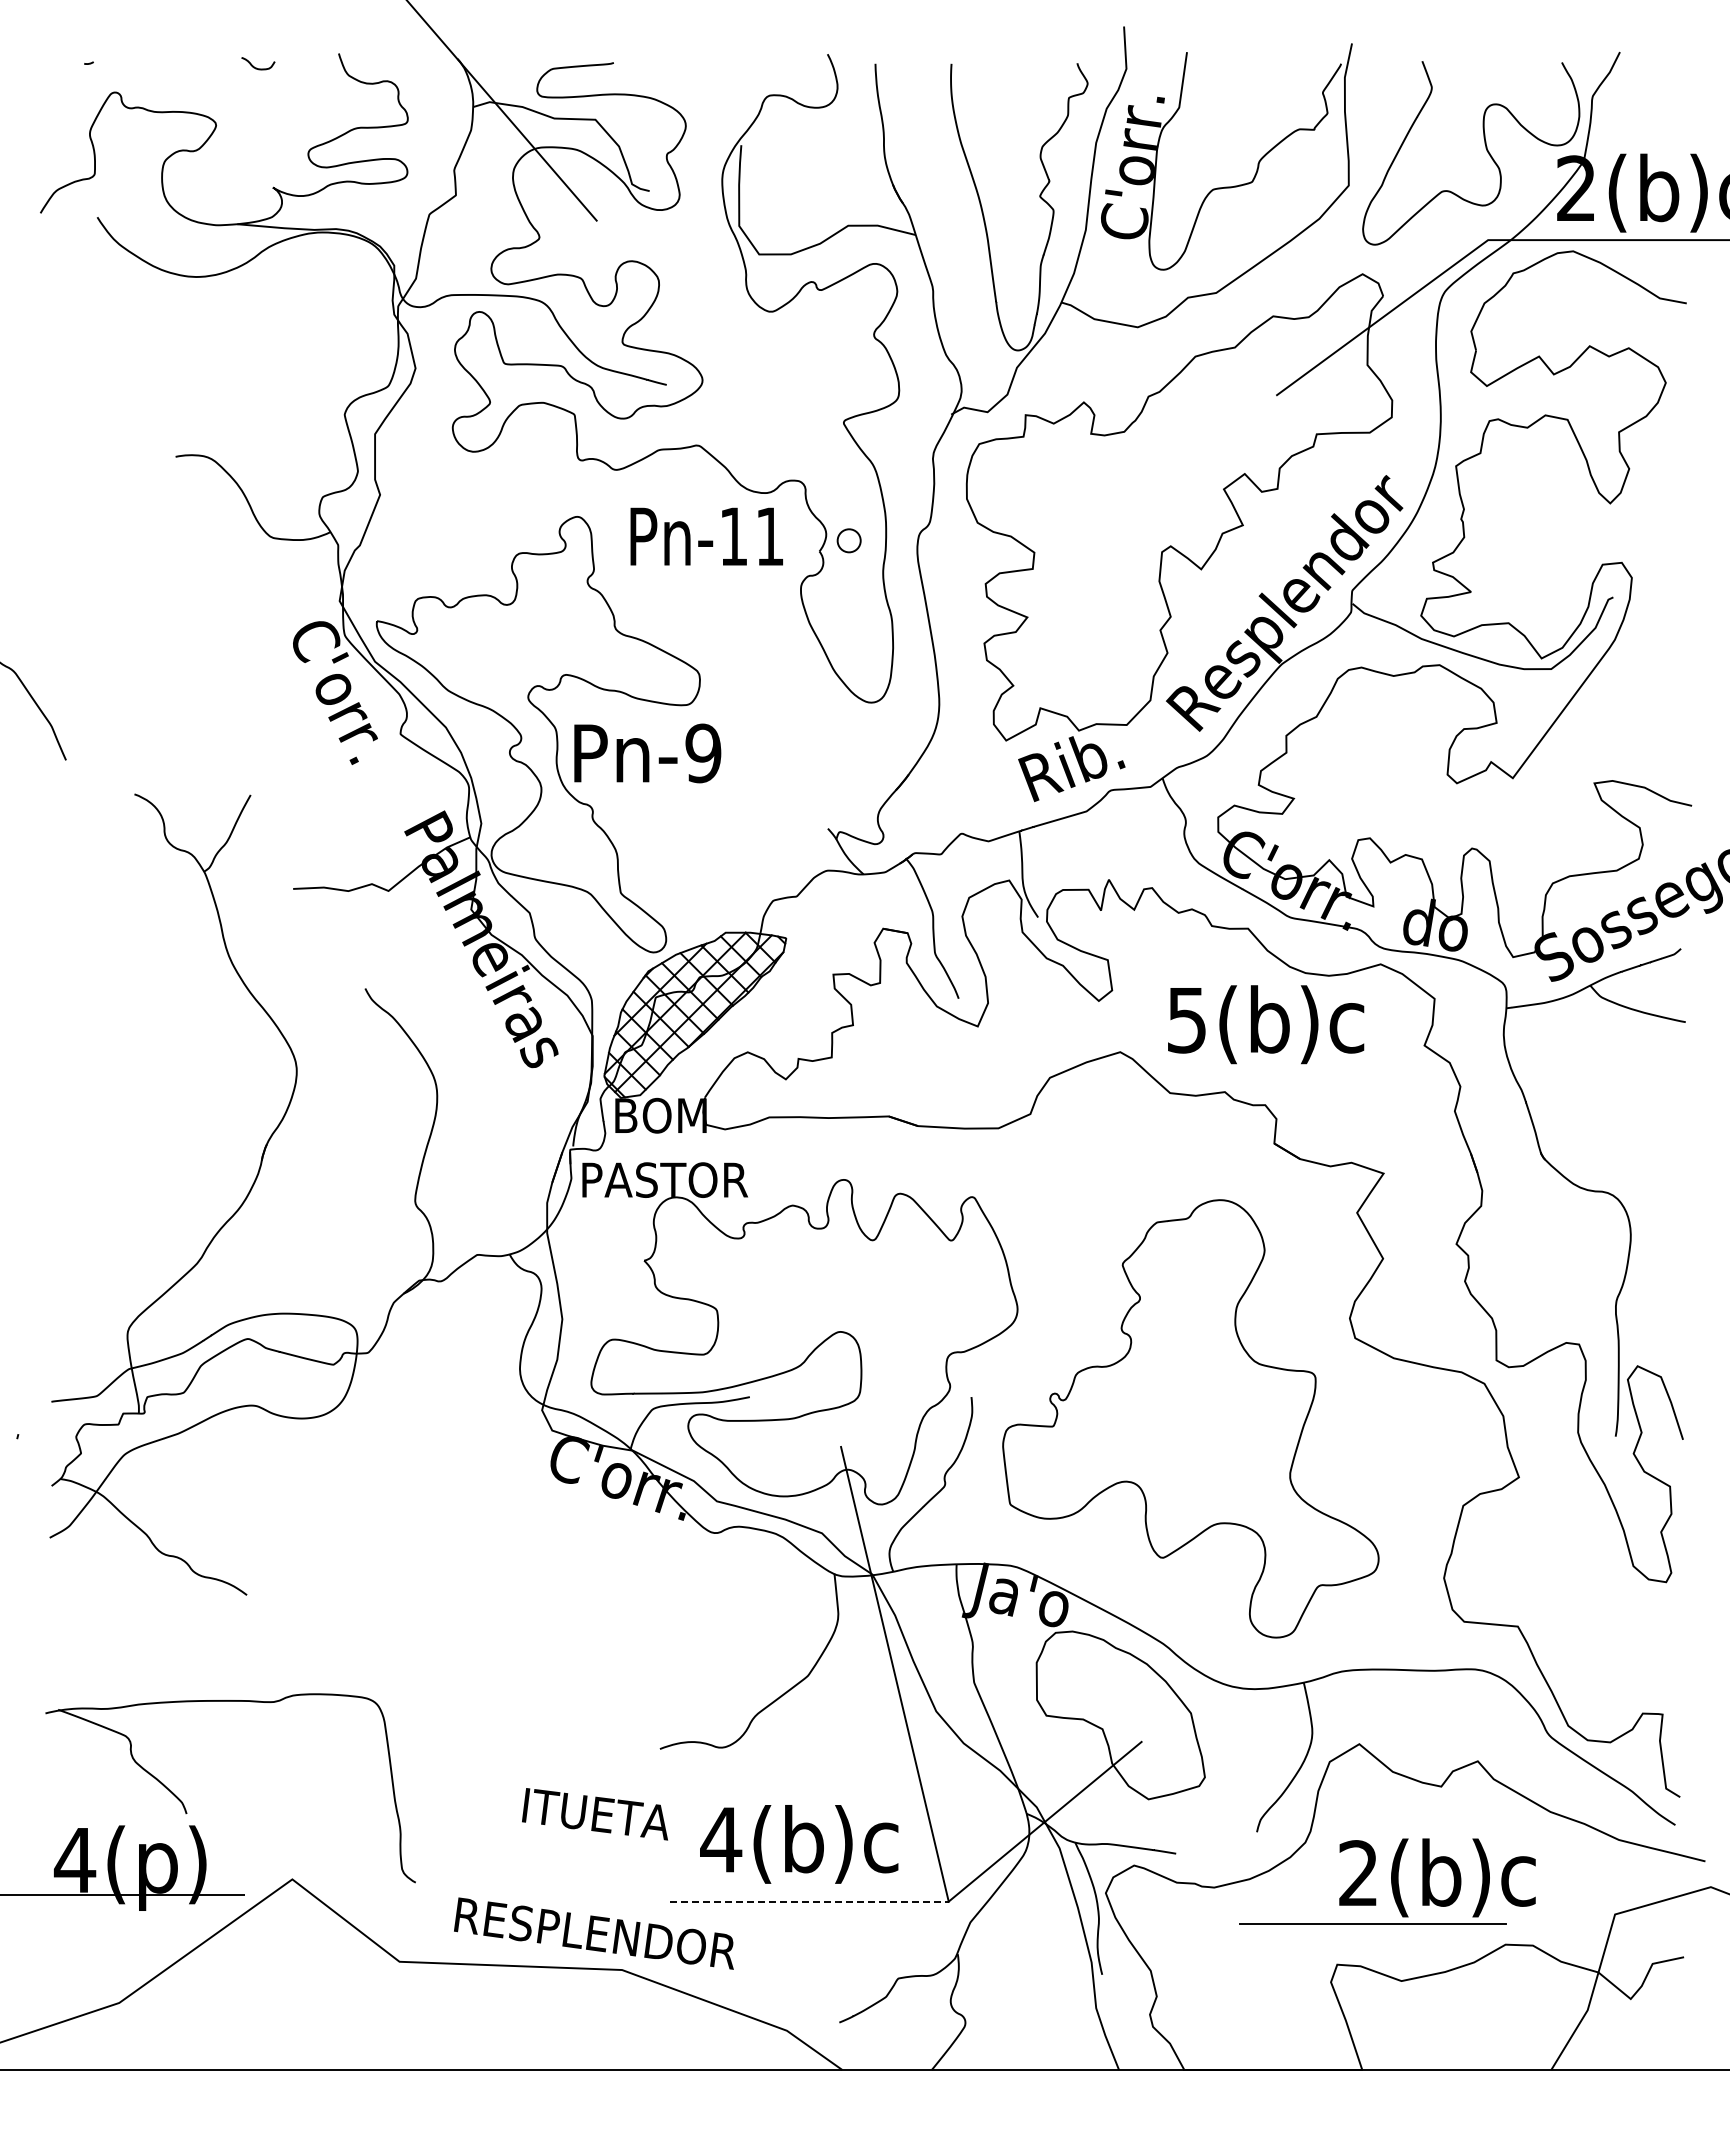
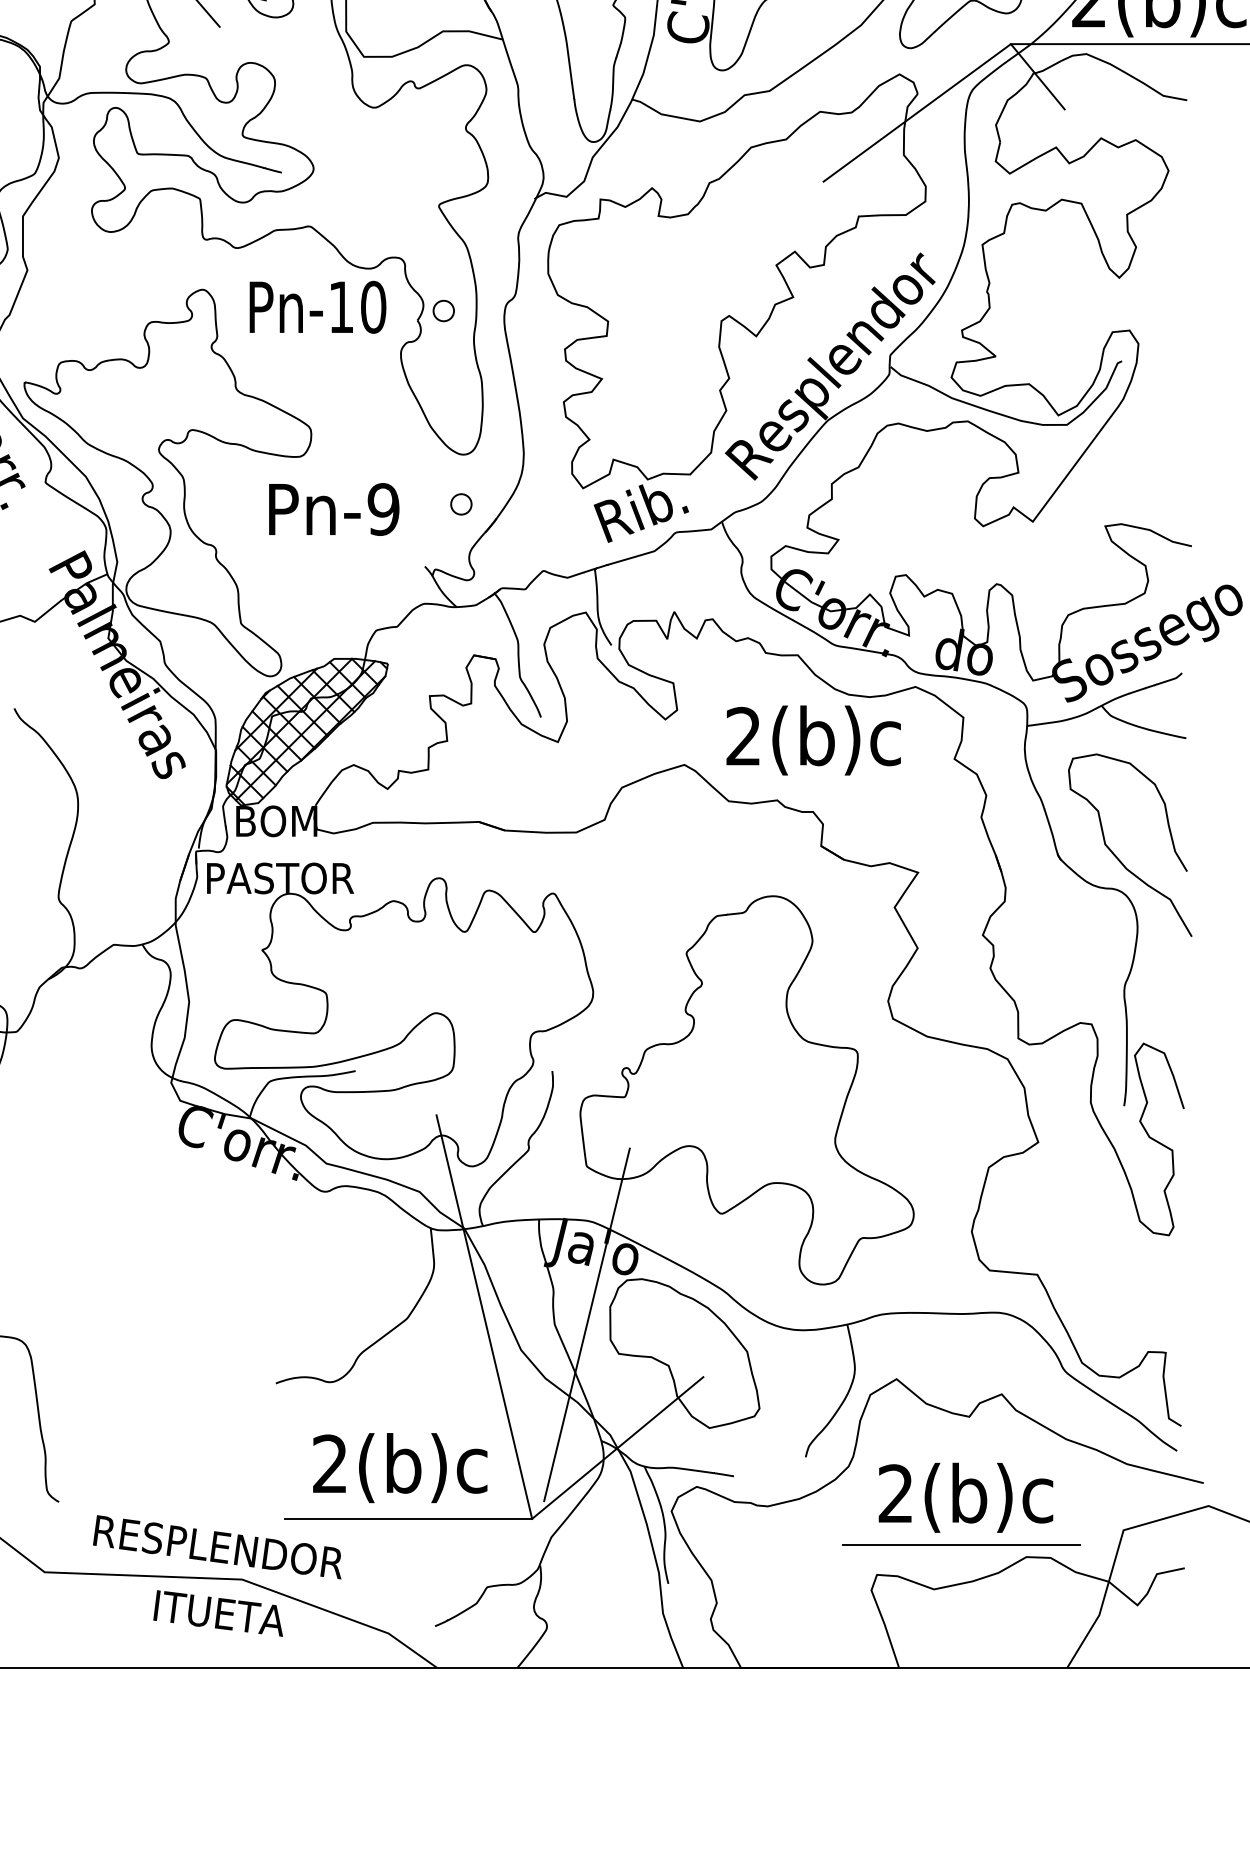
line: (1518, 276) -> (1037, 76), added
text: (769, 536) -> (373, 307), Pn-11 -> Pn-10
text: (647, 753) -> (334, 509), moved
part: (868, 758) -> (460, 504), added
text: (1186, 1019) -> (743, 735), 5(b)c -> 2(b)c
curve: (1605, 1152) -> (1115, 853), added
line: (1010, 1682) -> (586, 1324), added
text: (594, 1814) -> (217, 1613), moved
text: (721, 1839) -> (330, 1463), 4(b)c -> 2(b)c
line: (809, 1901) -> (408, 1518), dashed -> solid
line: (1372, 1923) -> (960, 1544), moved

